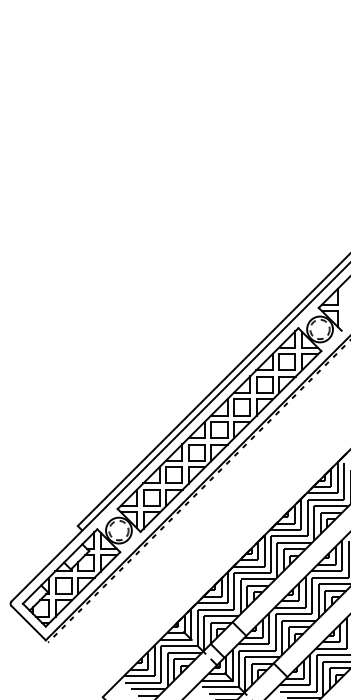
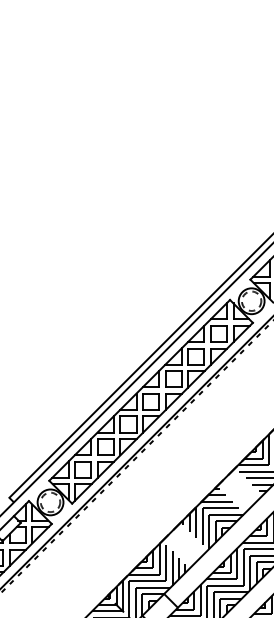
hatch: (307, 519) -> (239, 491), removed
hatch: (254, 572) -> (186, 544), removed

